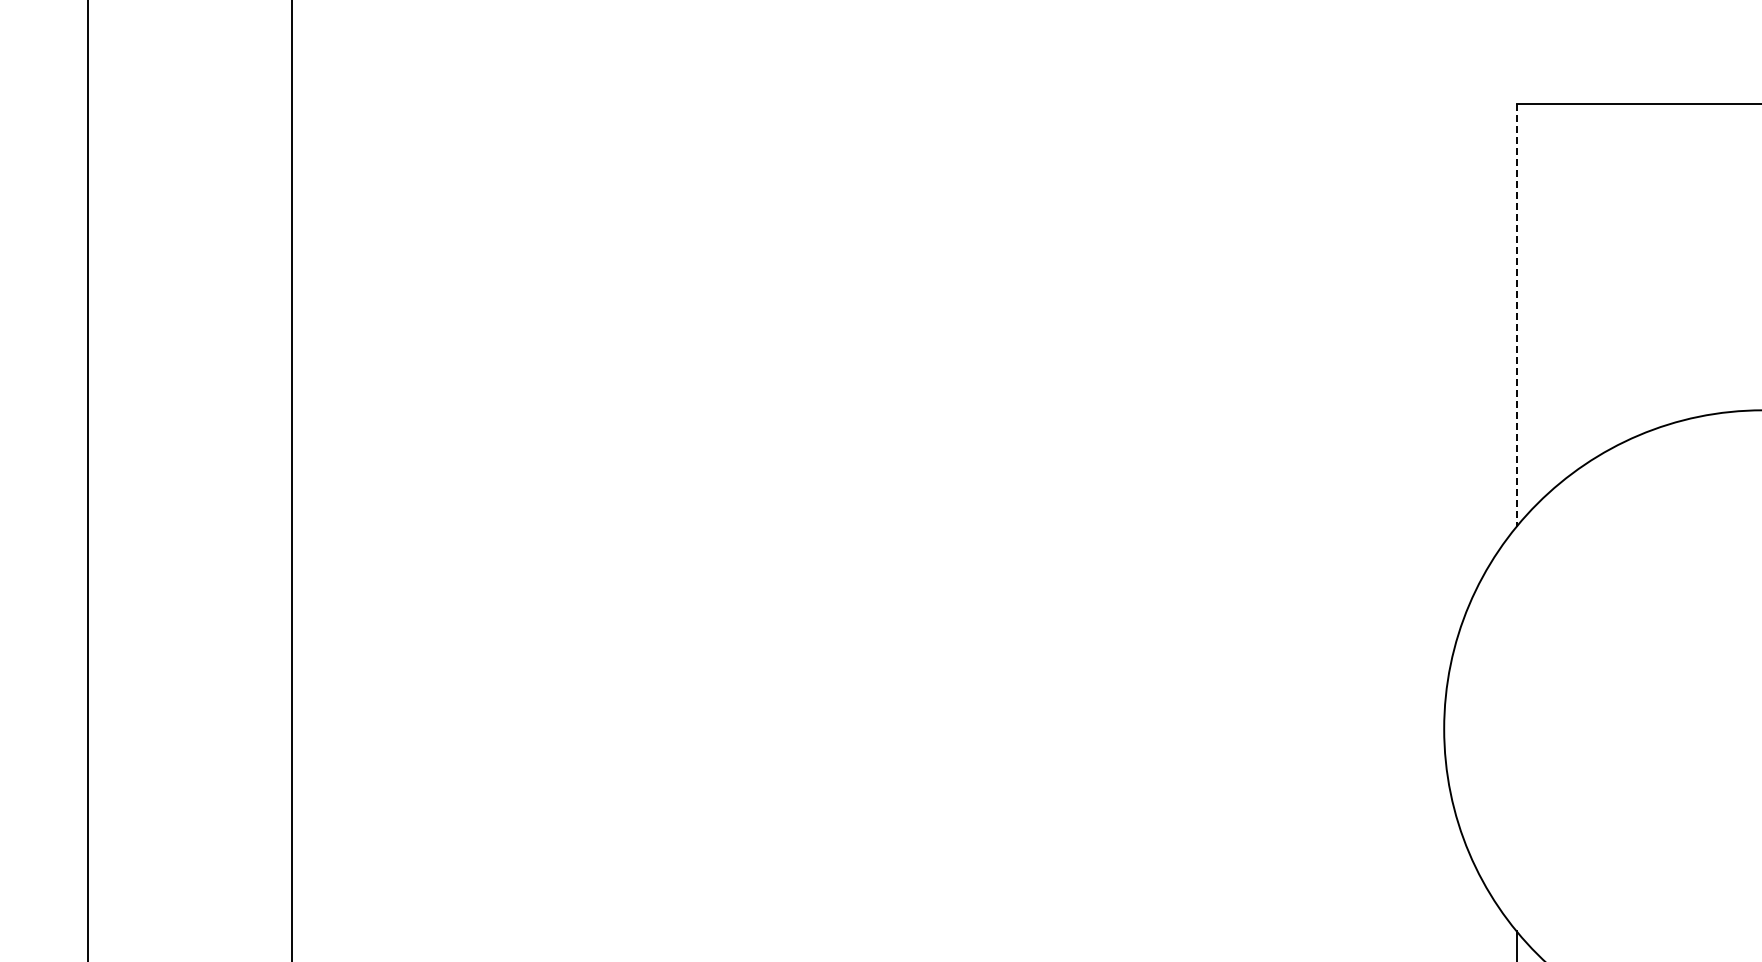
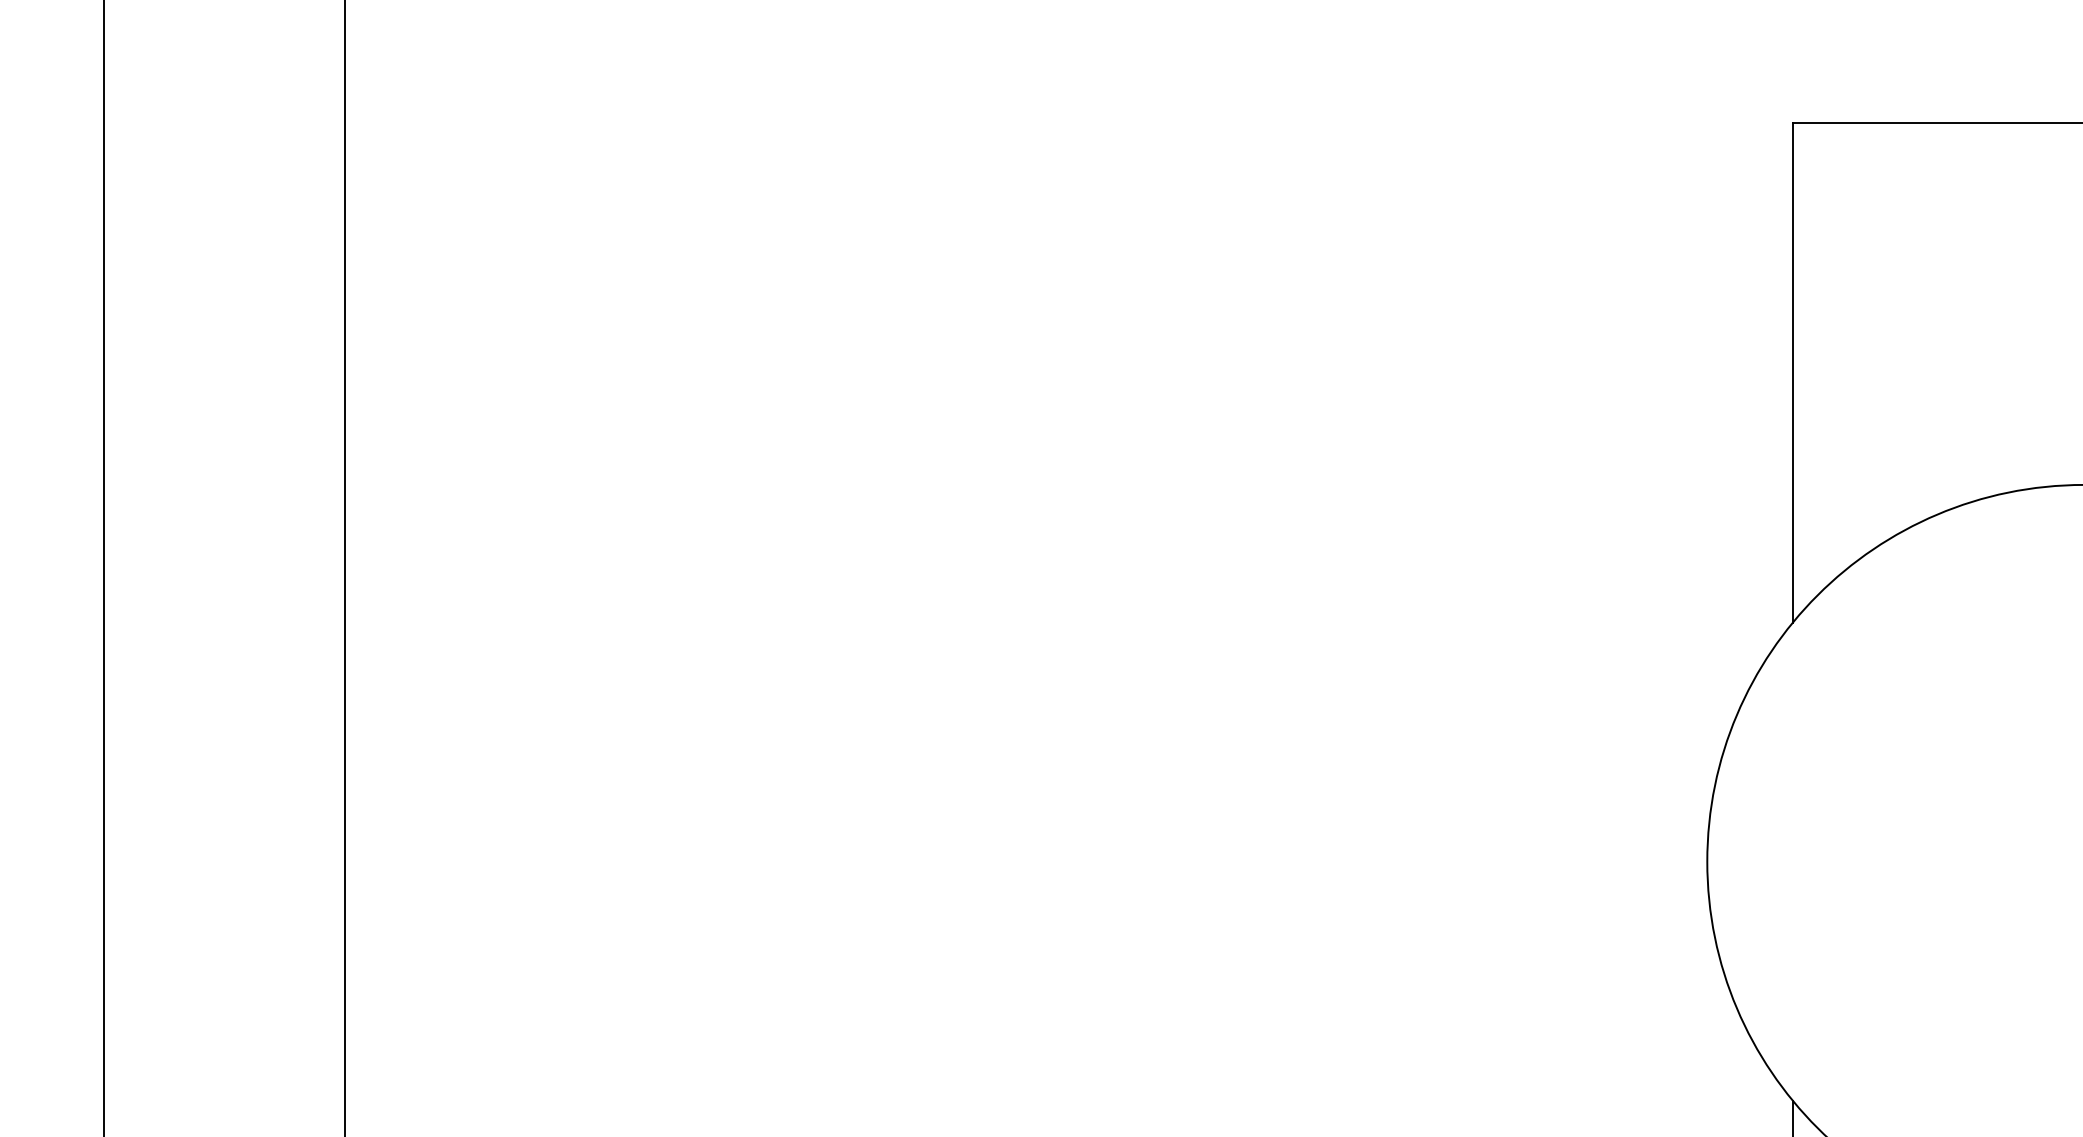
line: (1516, 316) -> (1792, 374), dashed -> solid

